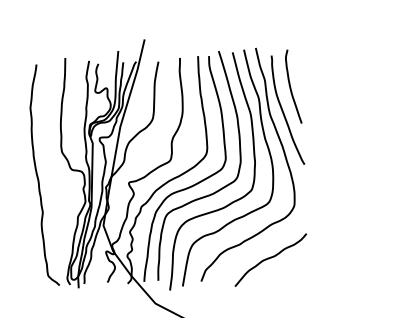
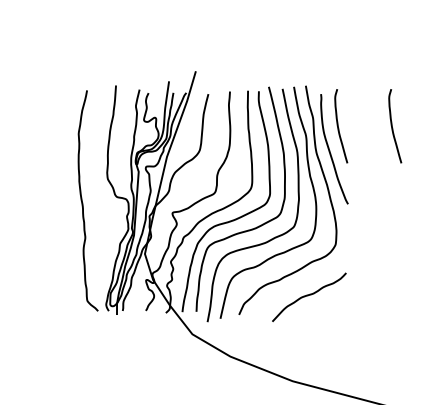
curve: (346, 86) -> (393, 128), added

